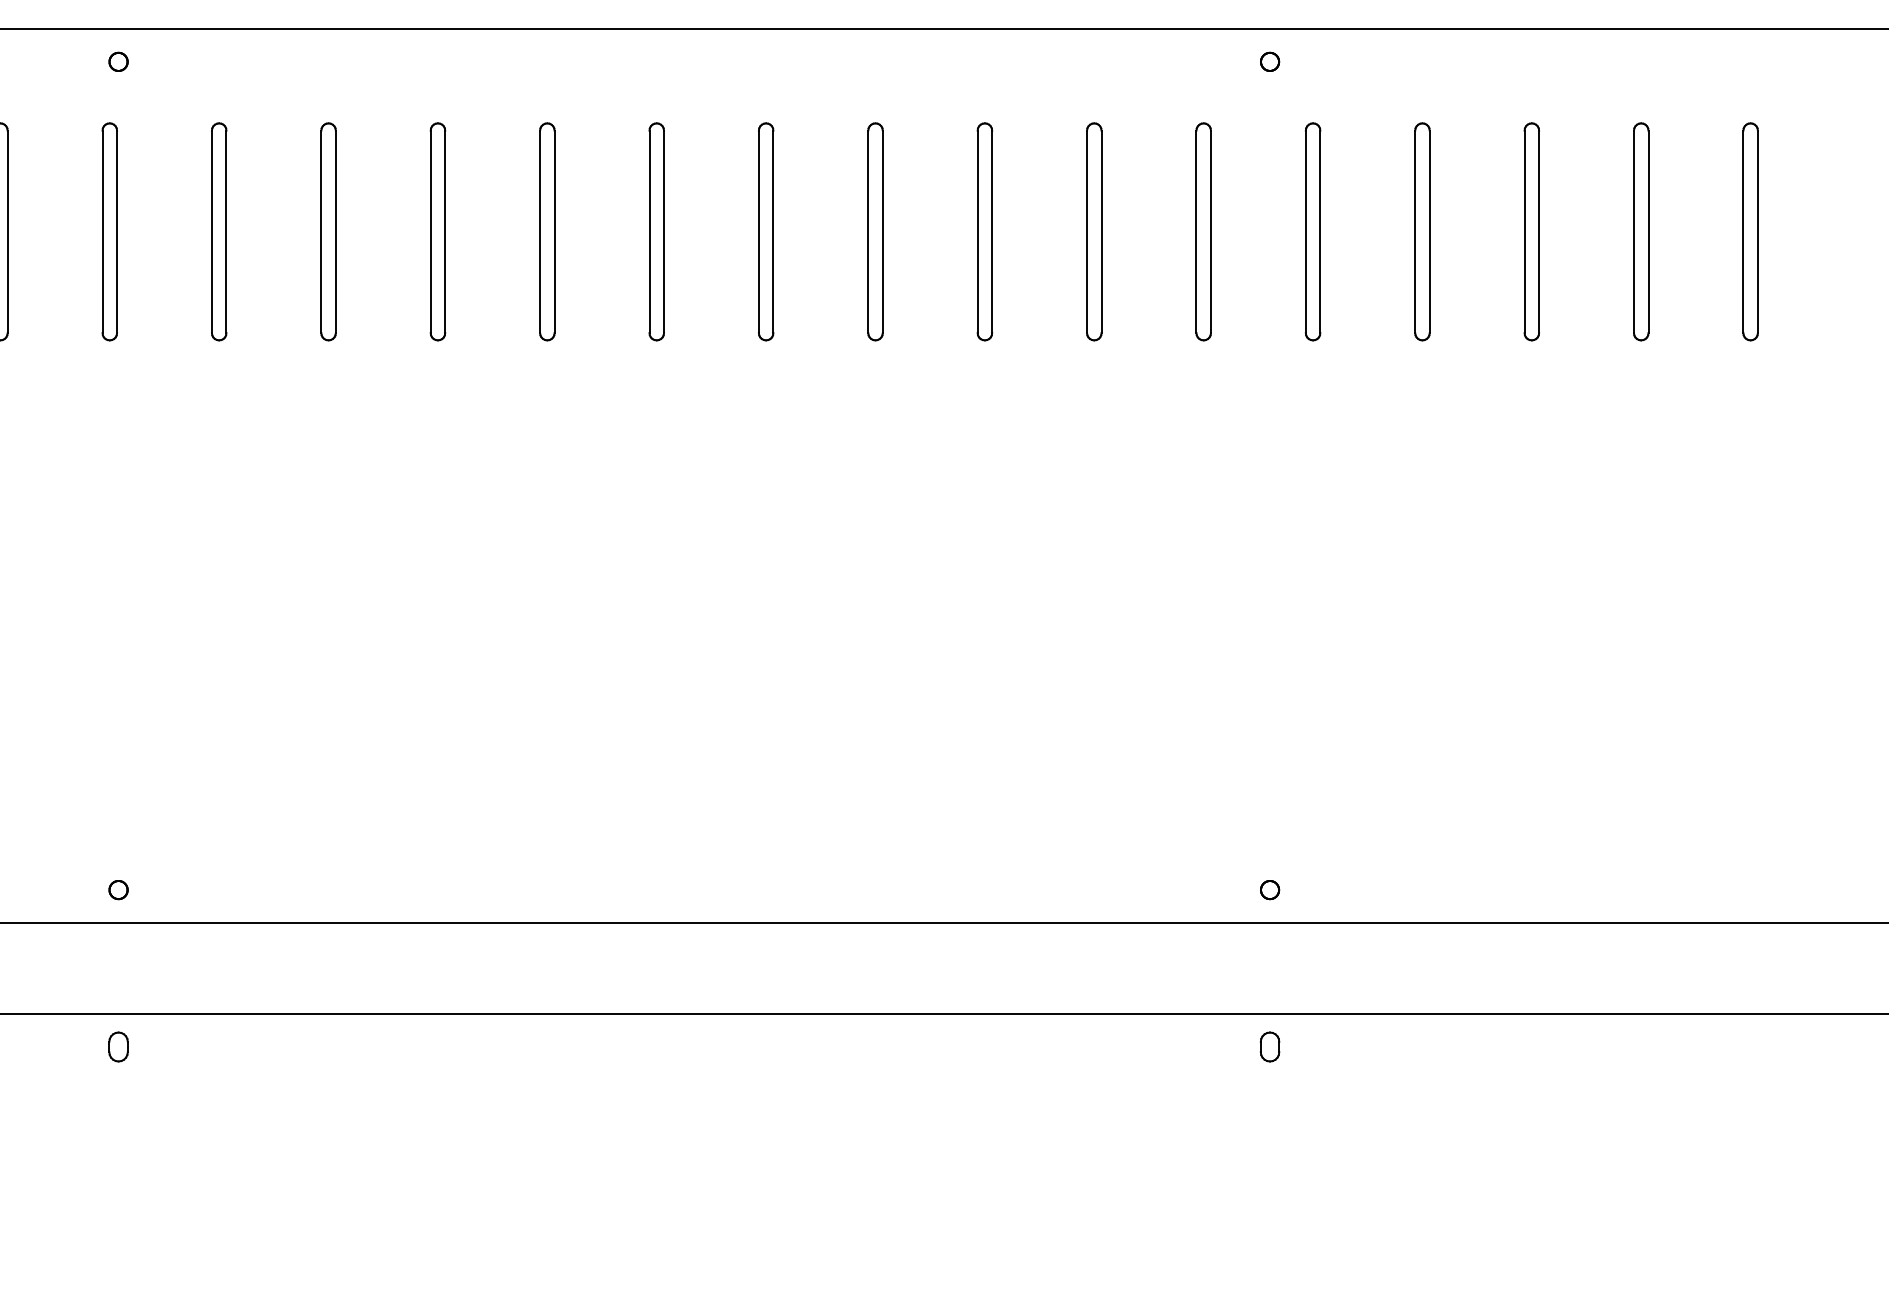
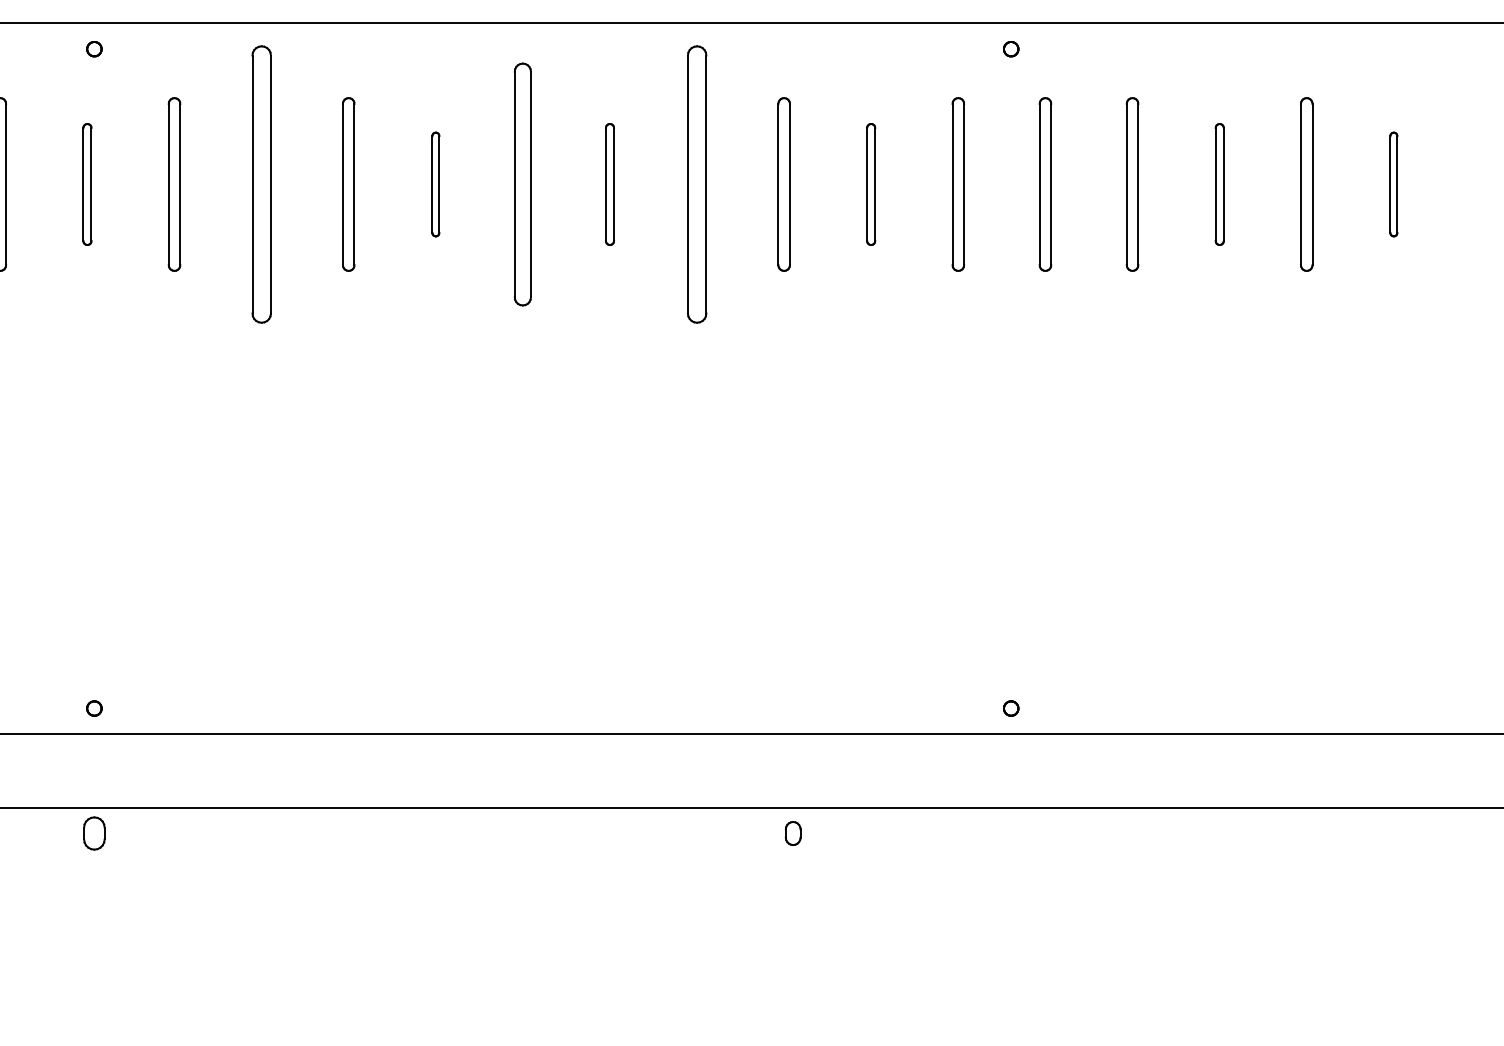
part: (109, 231) -> (87, 184), size x0.7
part: (328, 231) -> (261, 184), size x1.6
part: (546, 231) -> (435, 184), size x0.6
part: (656, 231) -> (522, 184), size x1.4
part: (765, 231) -> (609, 184), size x0.7
part: (874, 231) -> (696, 184), size x1.6
part: (1093, 231) -> (870, 184), size x0.7
part: (1531, 231) -> (1219, 184), size x0.7
part: (1750, 231) -> (1393, 184), size x0.6
part: (118, 1046) -> (94, 833), size x1.4
part: (1269, 1046) -> (792, 833), moved

